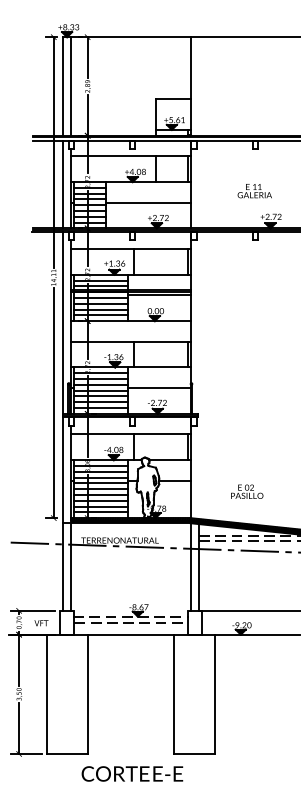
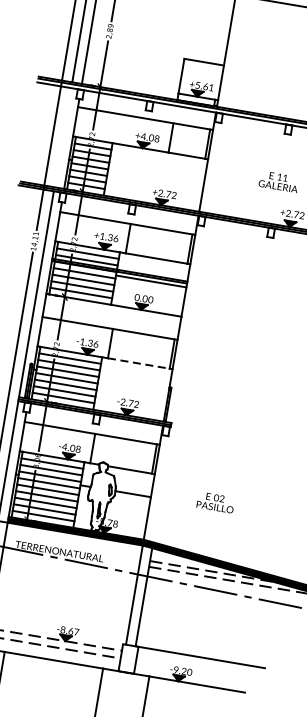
line: (62, 184) -> (62, 137), removed
line: (148, 202) -> (156, 174), removed
line: (161, 367) -> (139, 363), solid -> dashed
line: (159, 387) -> (133, 385), removed
text: (247, 491) -> (216, 502), moved

